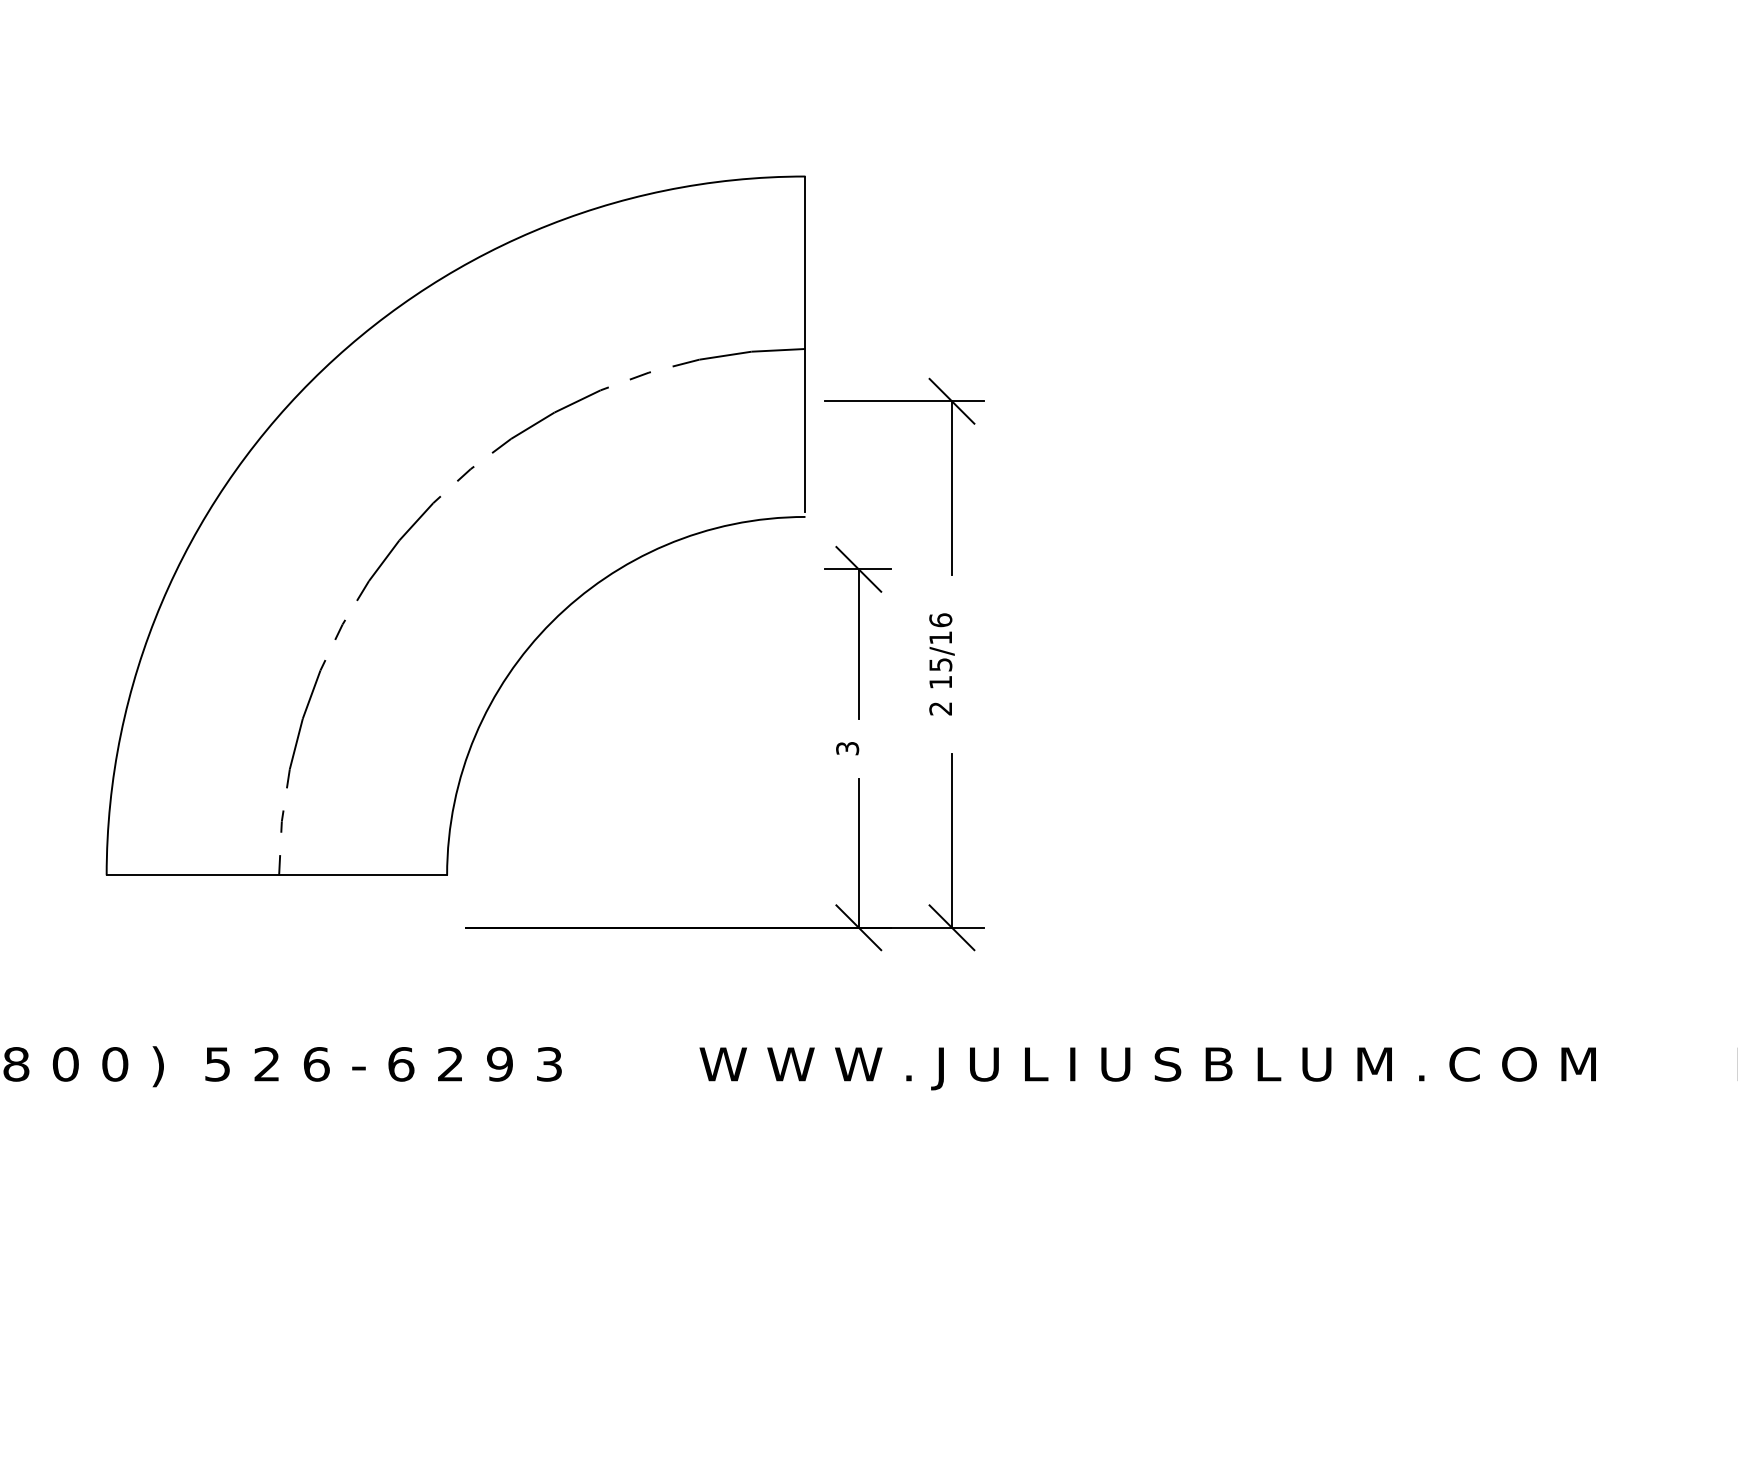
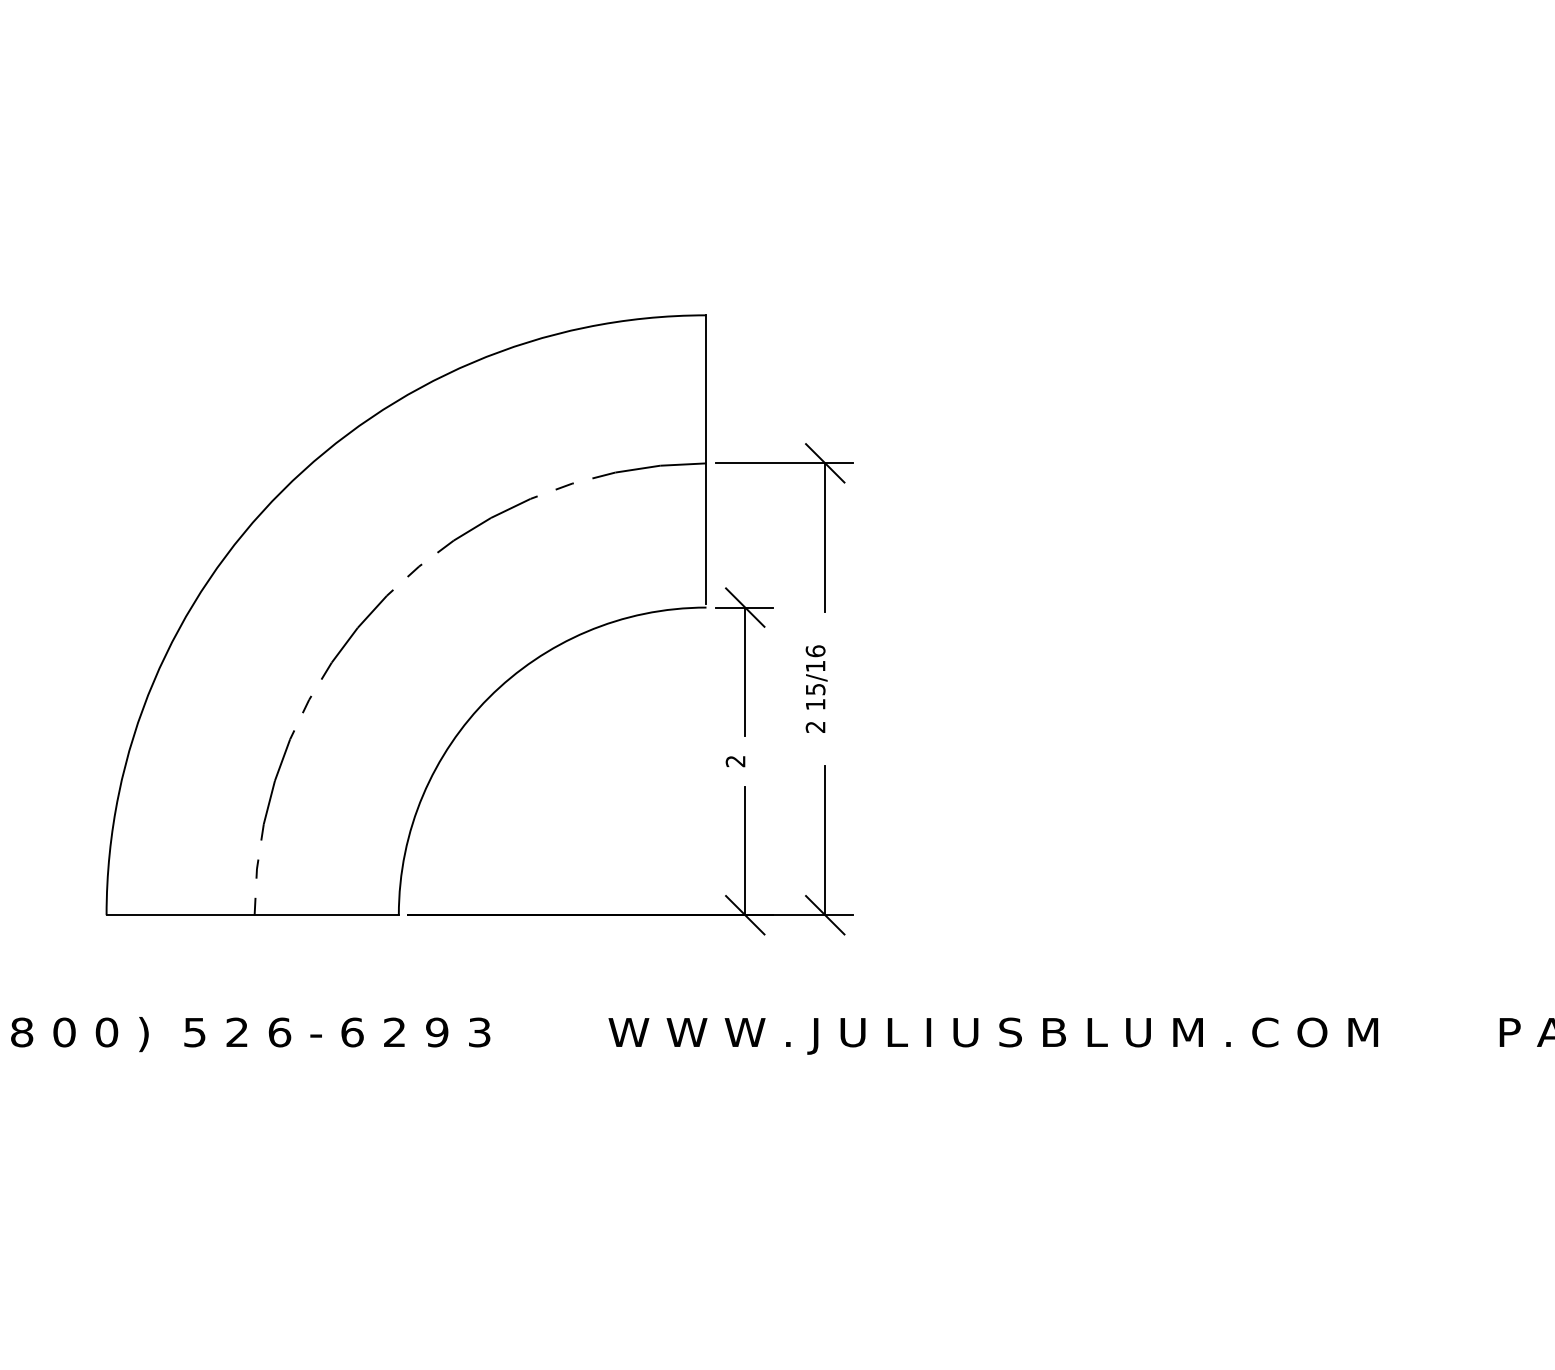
part: (433, 504) -> (387, 596), moved
text: (847, 748) -> (735, 761), 3 -> 2

